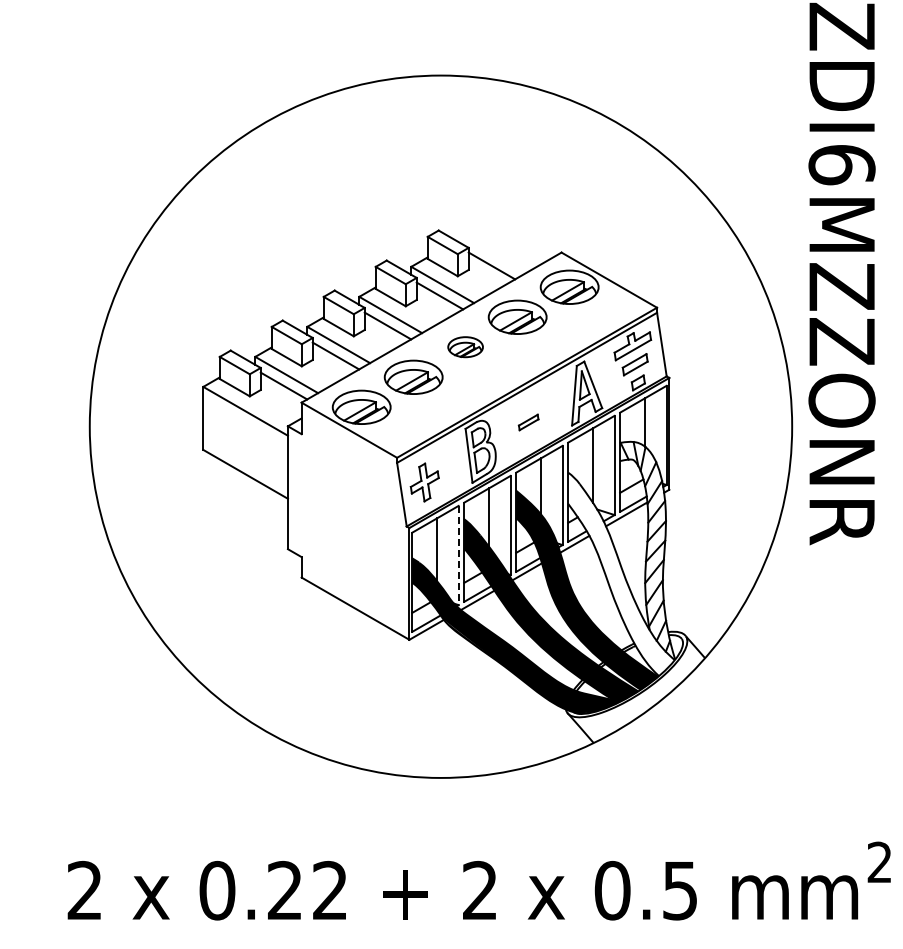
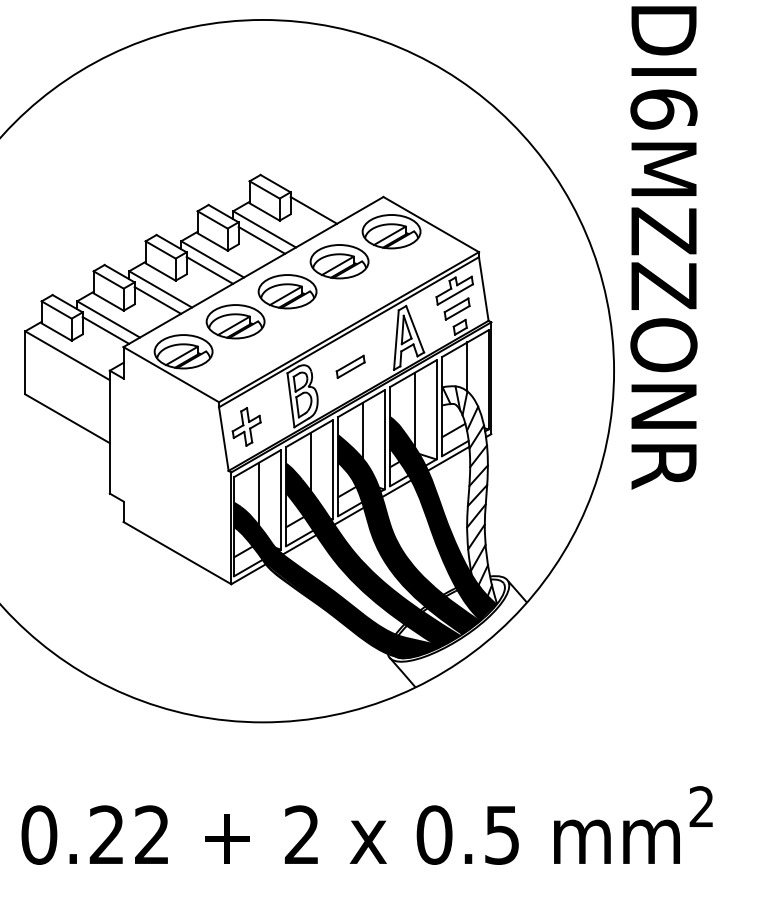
part: (465, 346) -> (287, 290), size x1.67
part: (528, 422) -> (350, 366), size x1.43
line: (458, 555) -> (280, 499), dashed -> solid
fill: (621, 579) -> (443, 523), added

